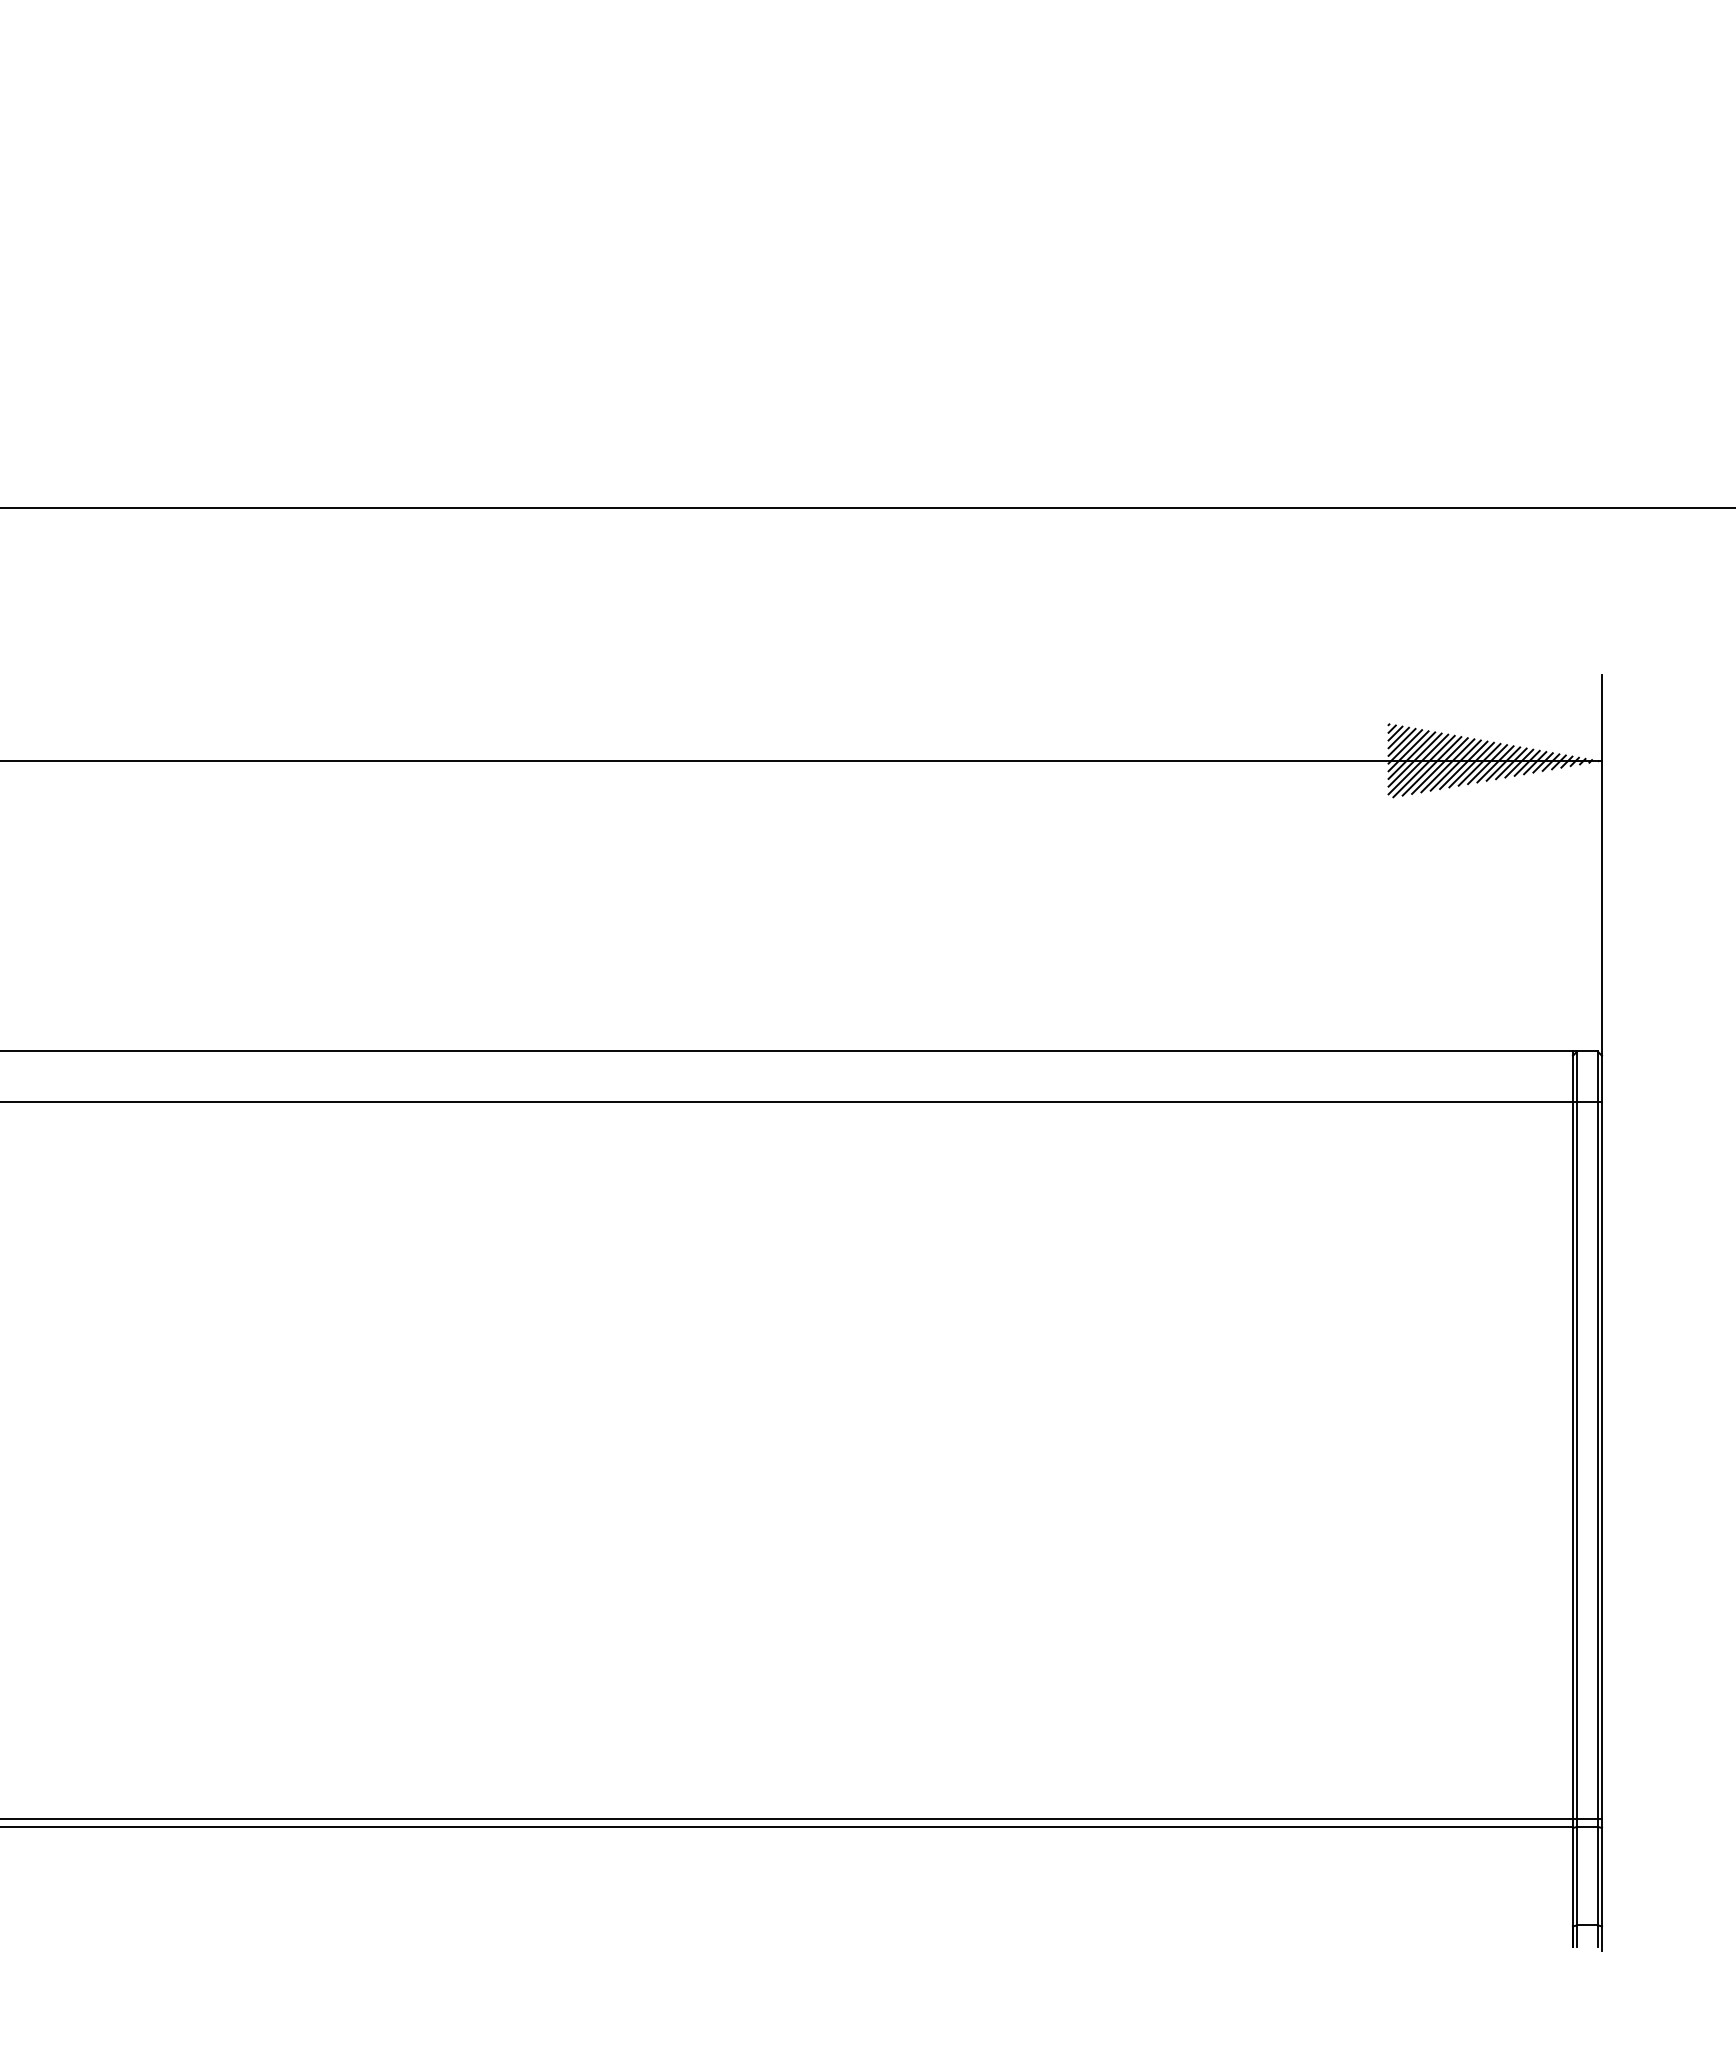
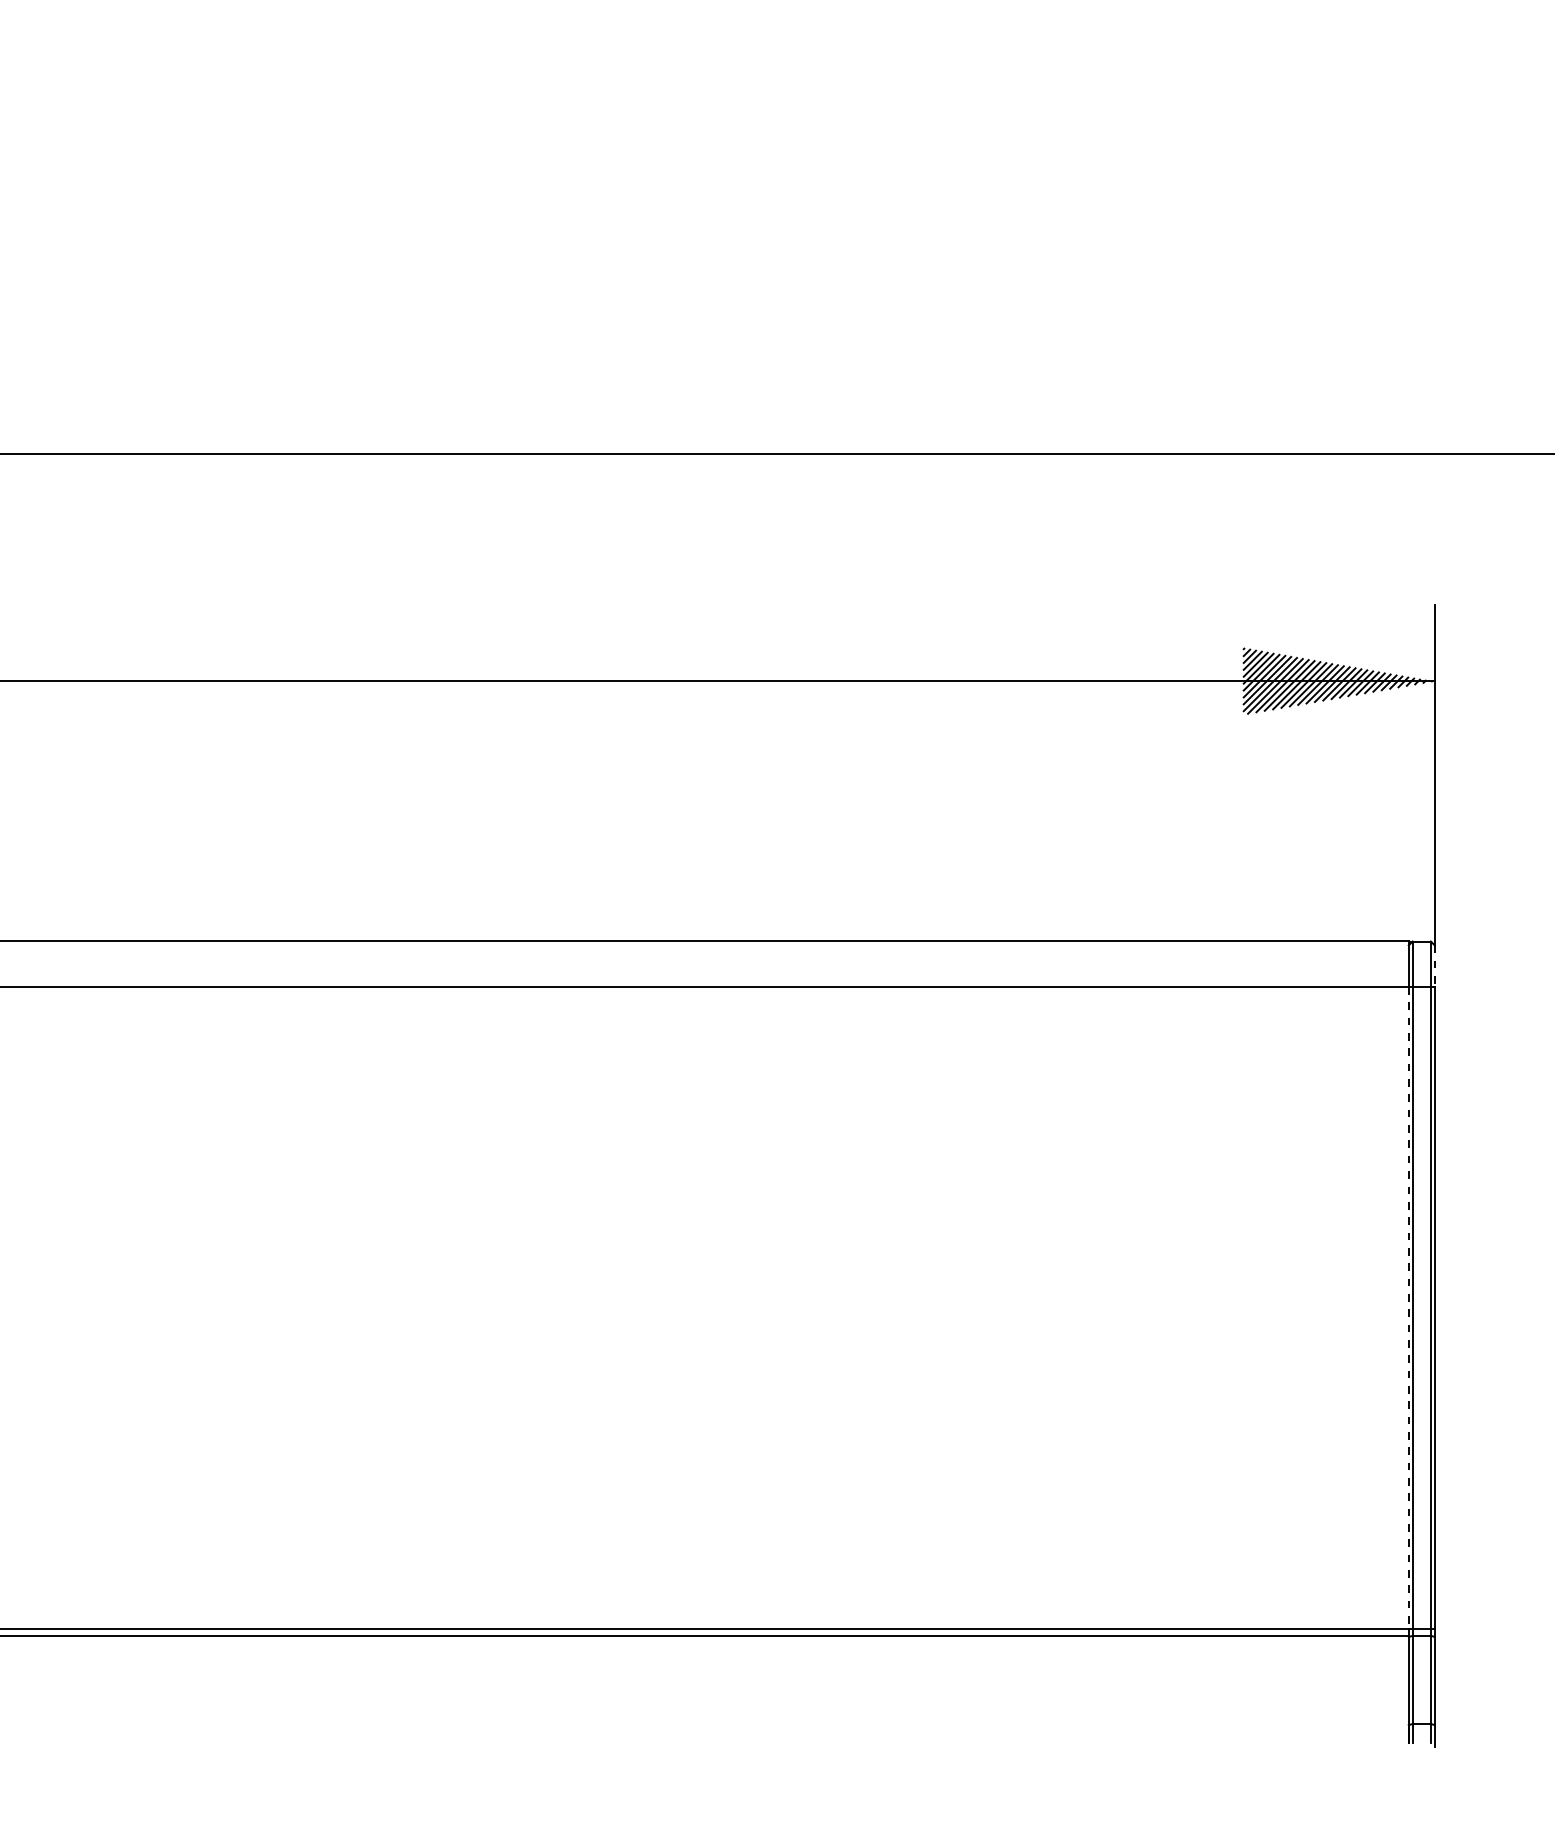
line: (1602, 1079) -> (1435, 966), solid -> dashed
line: (1572, 1461) -> (1408, 1308), solid -> dashed

